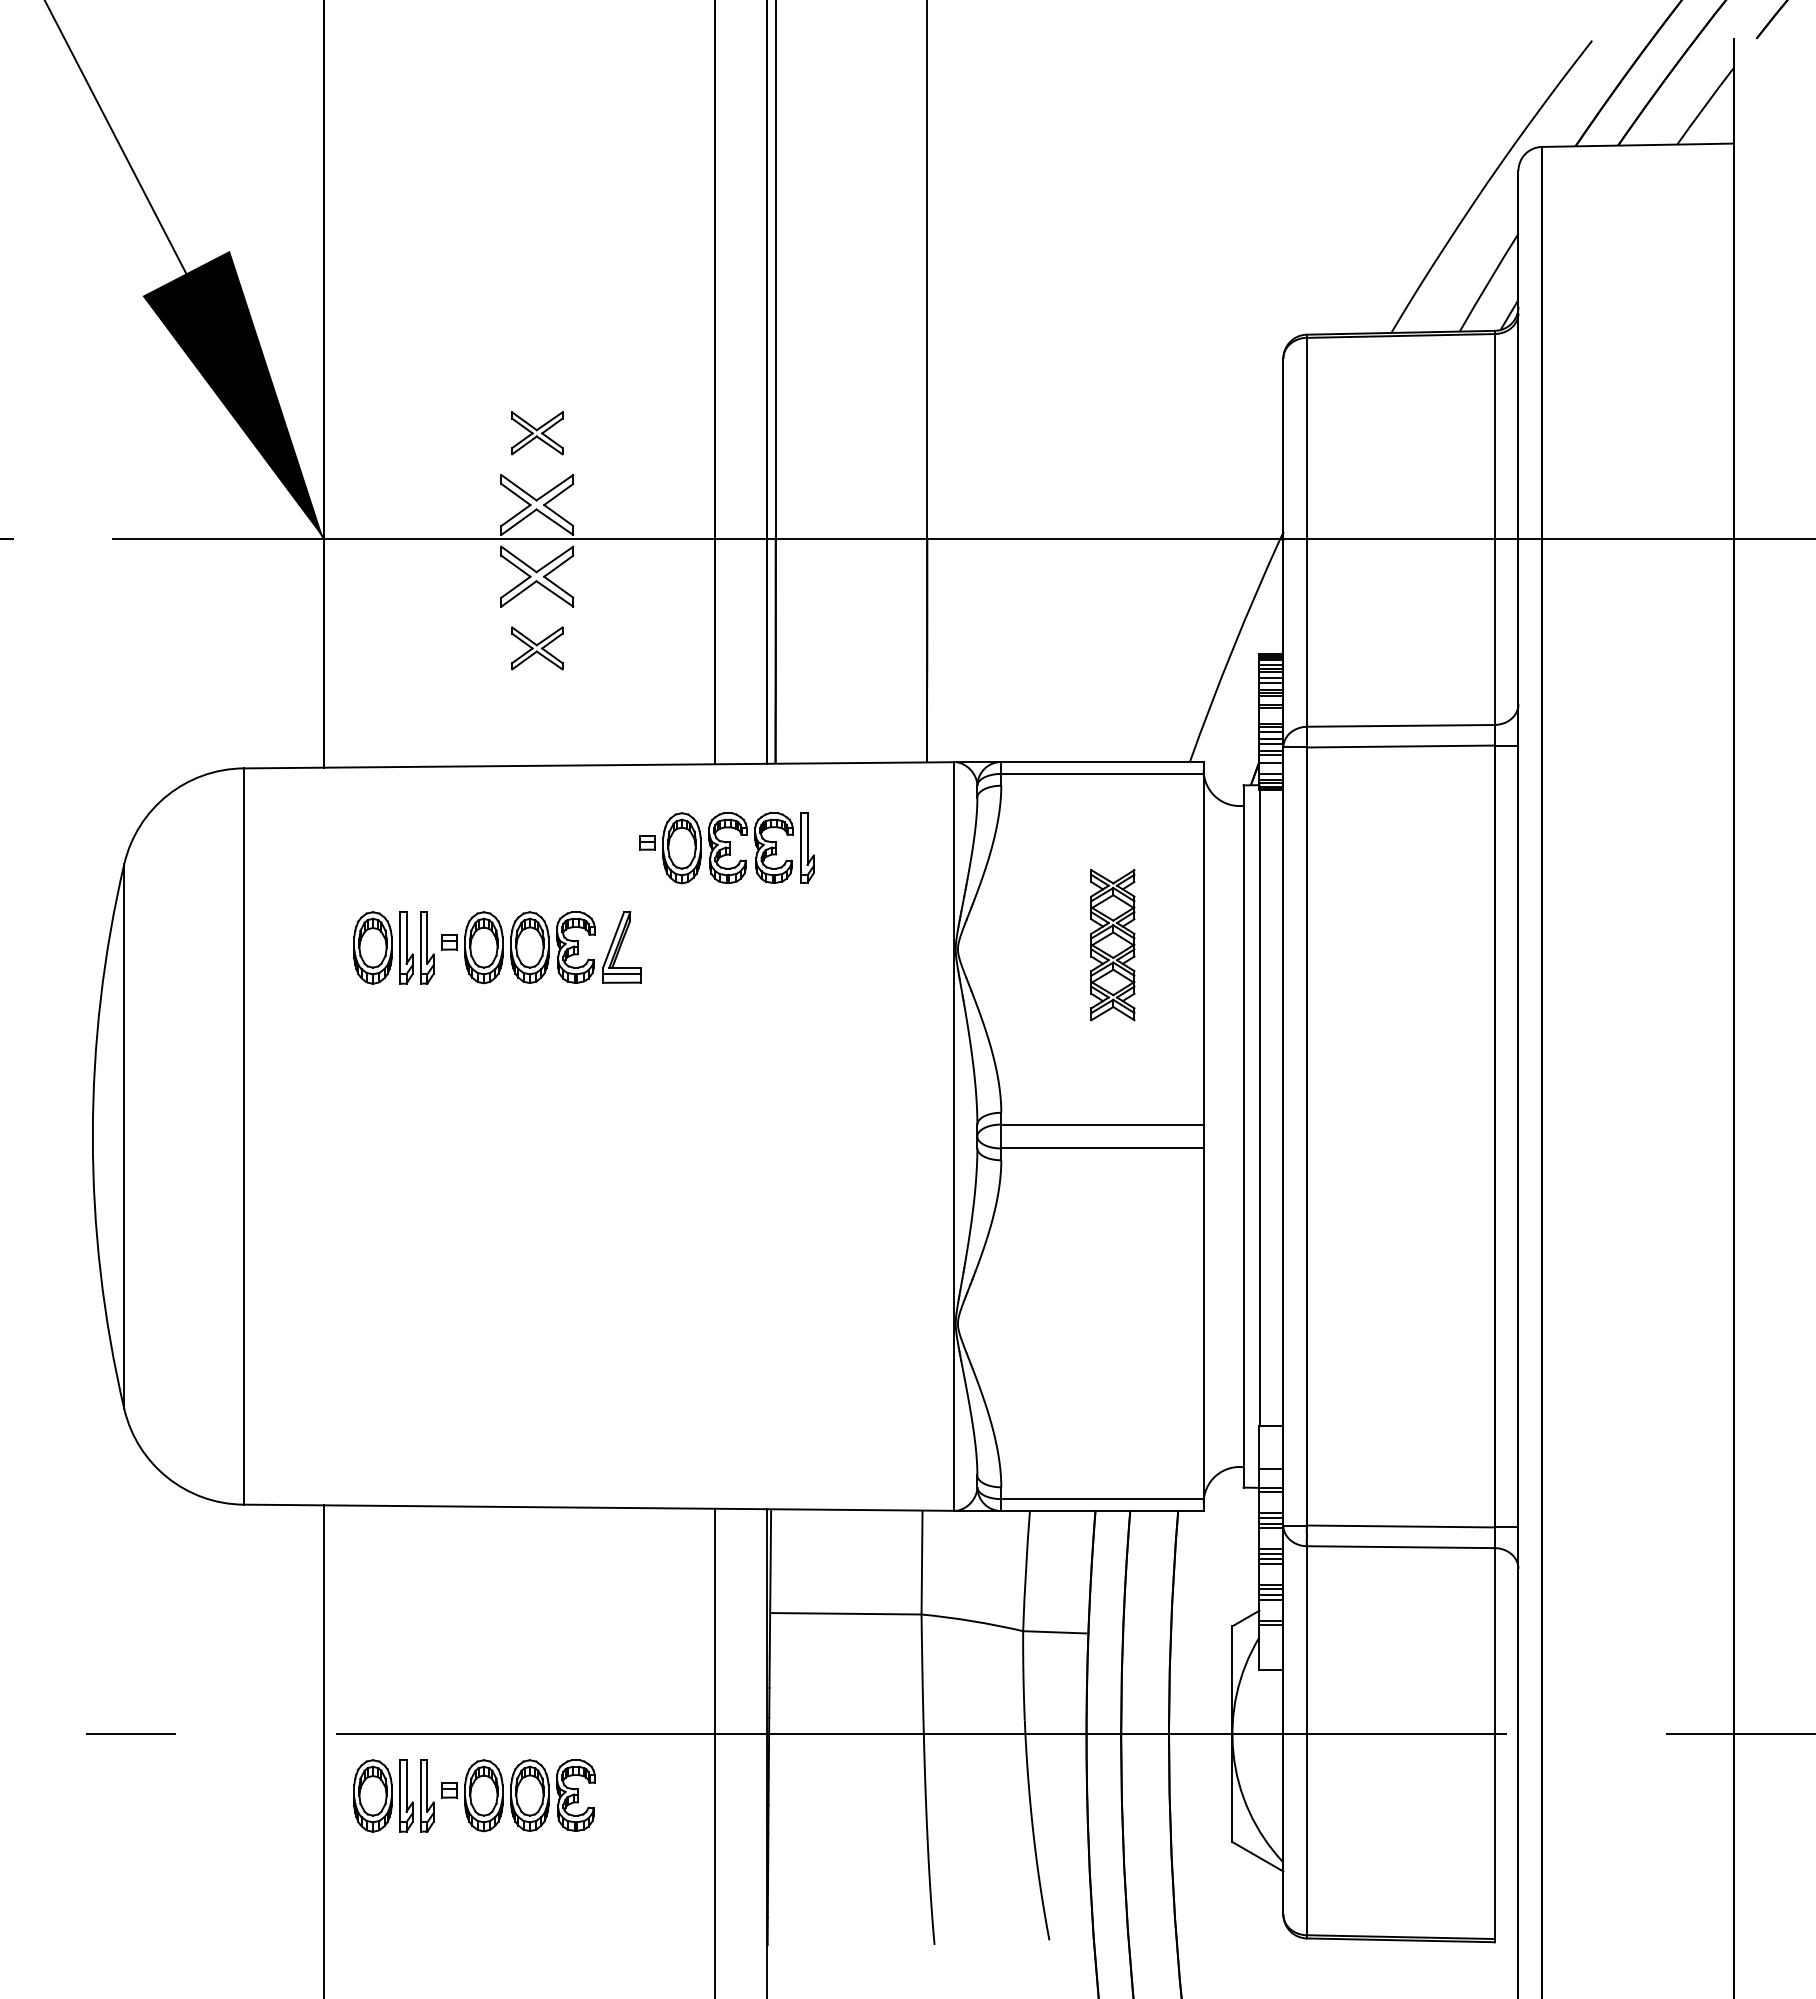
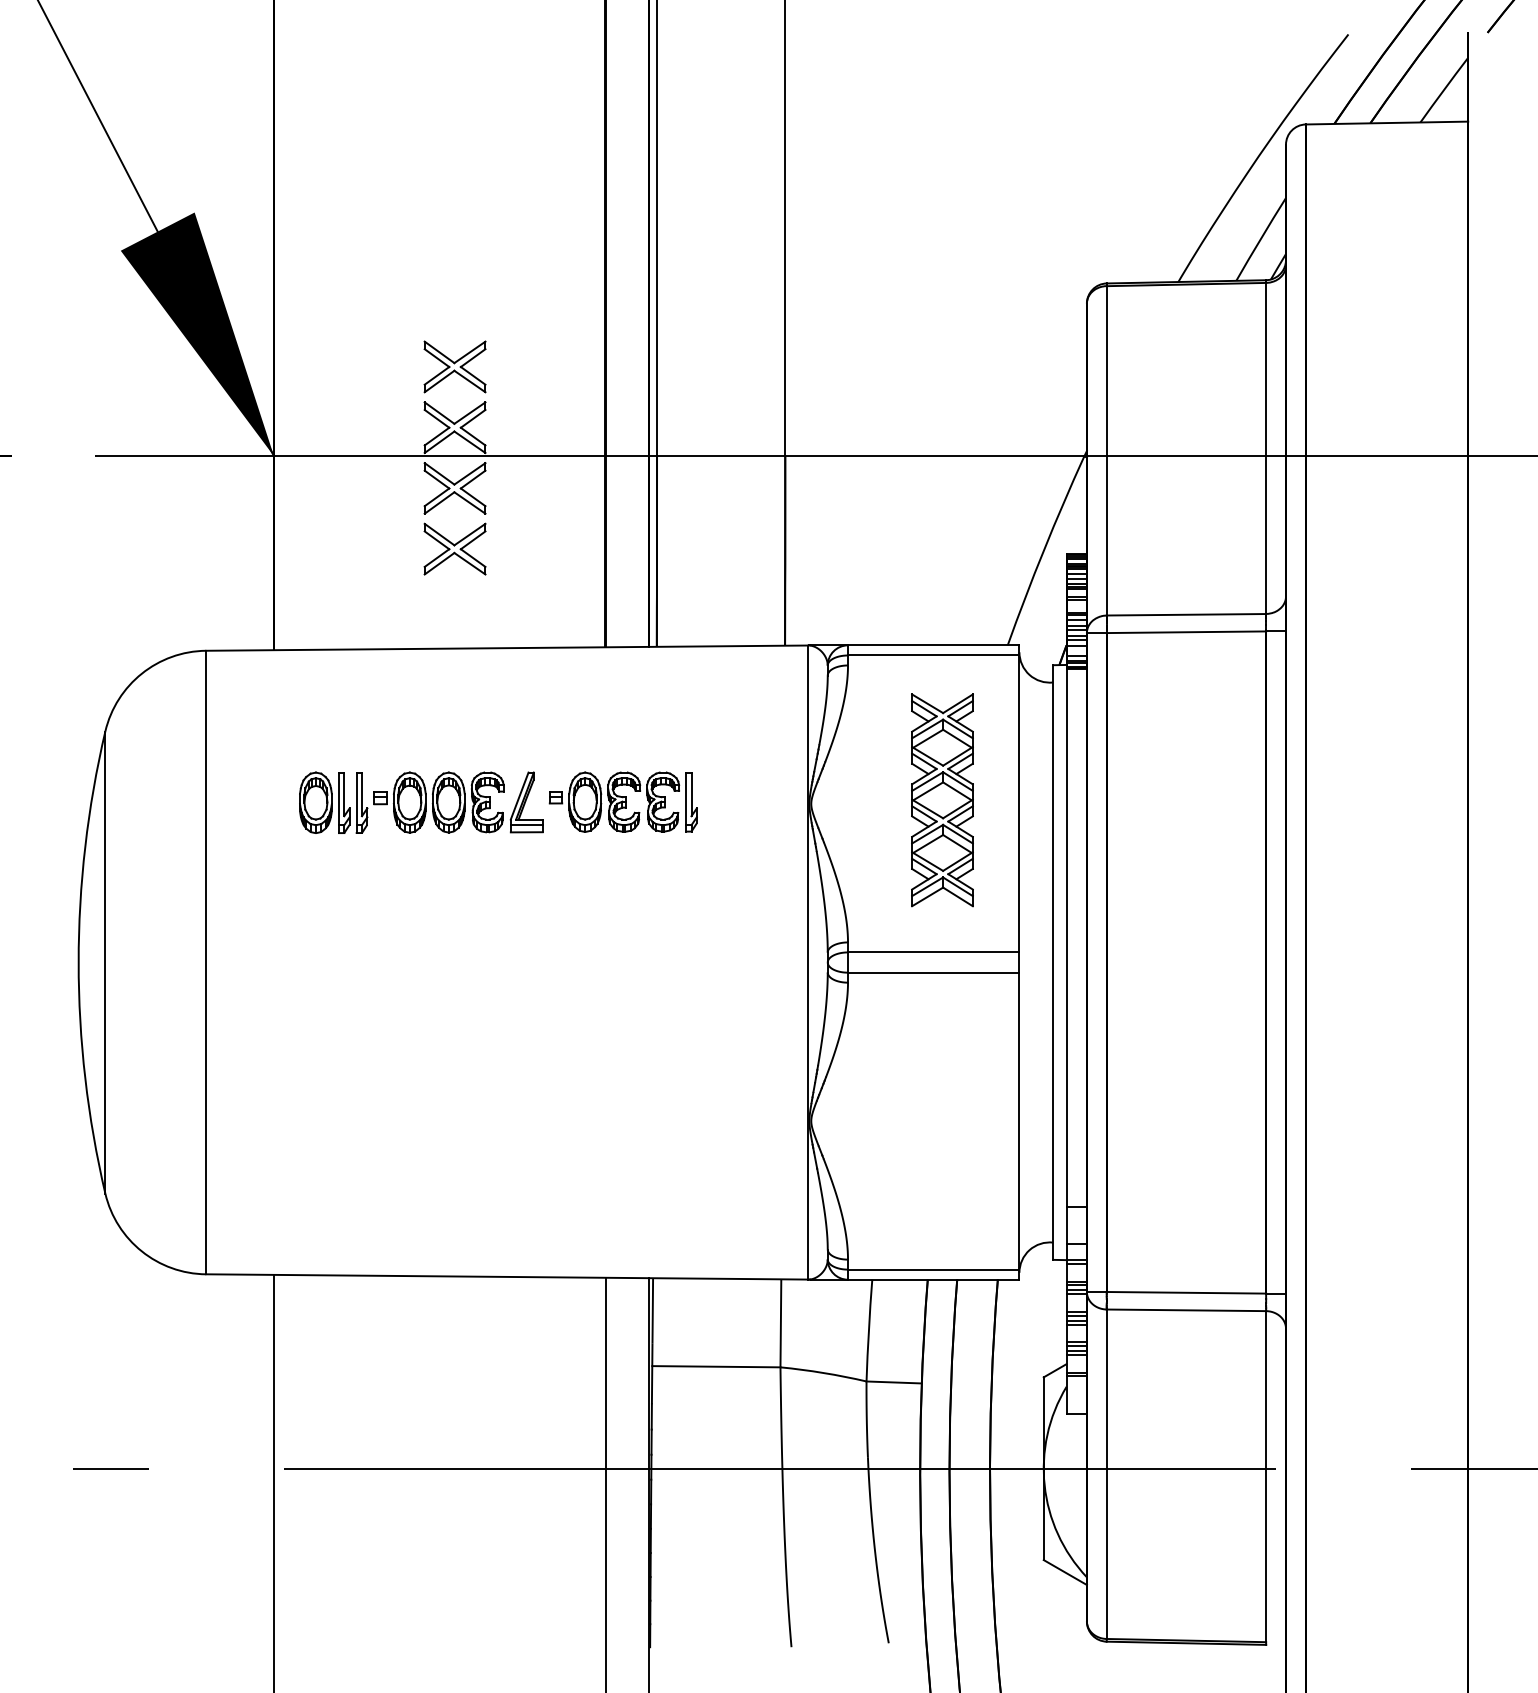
part: (537, 433) -> (455, 367), size x1.43
part: (537, 648) -> (455, 549), size x1.43
part: (726, 848) -> (622, 802), moved
part: (1112, 945) -> (942, 800), size x1.67
part: (474, 1795) -> (401, 1520), removed

